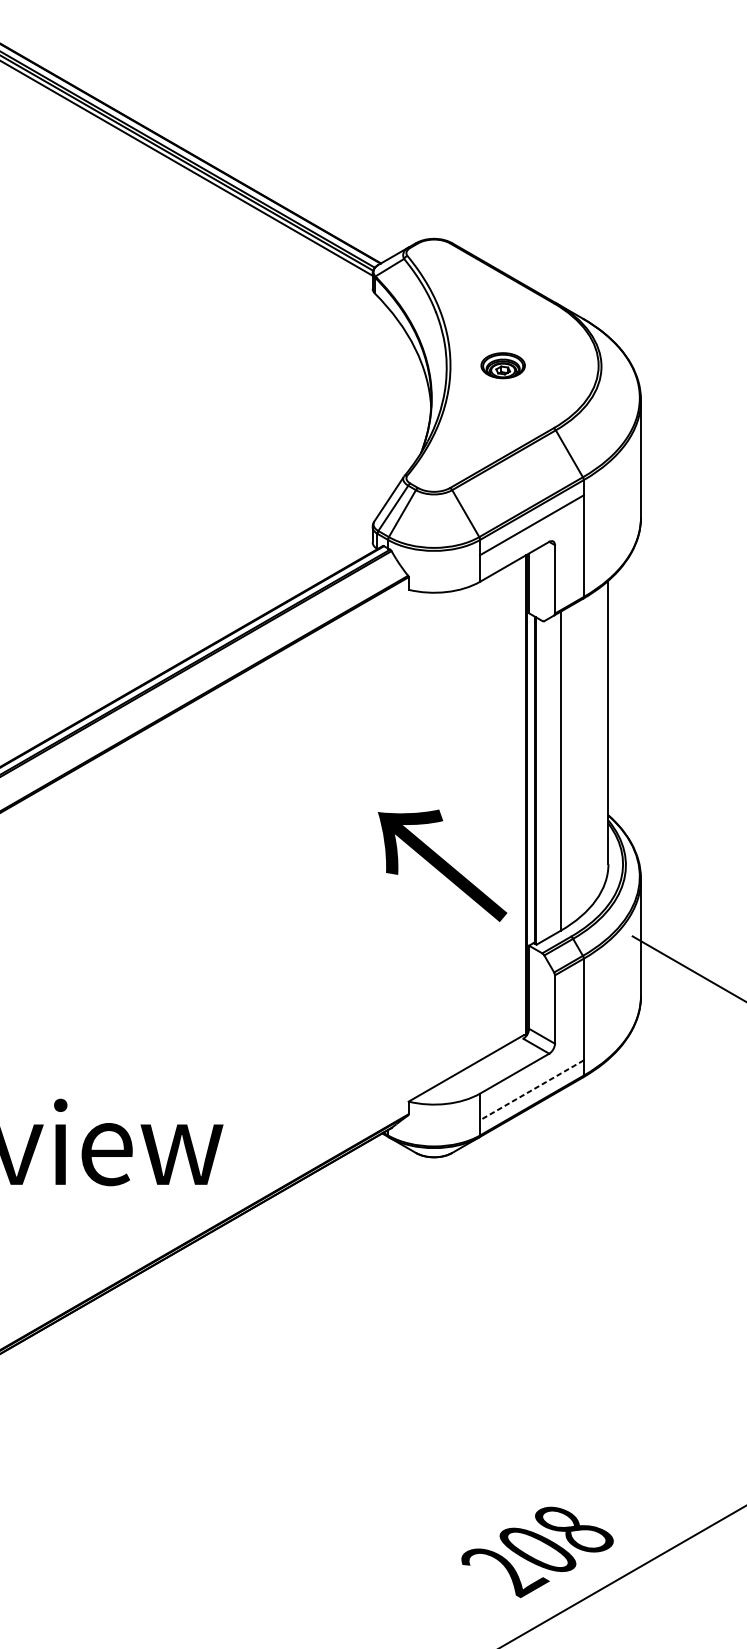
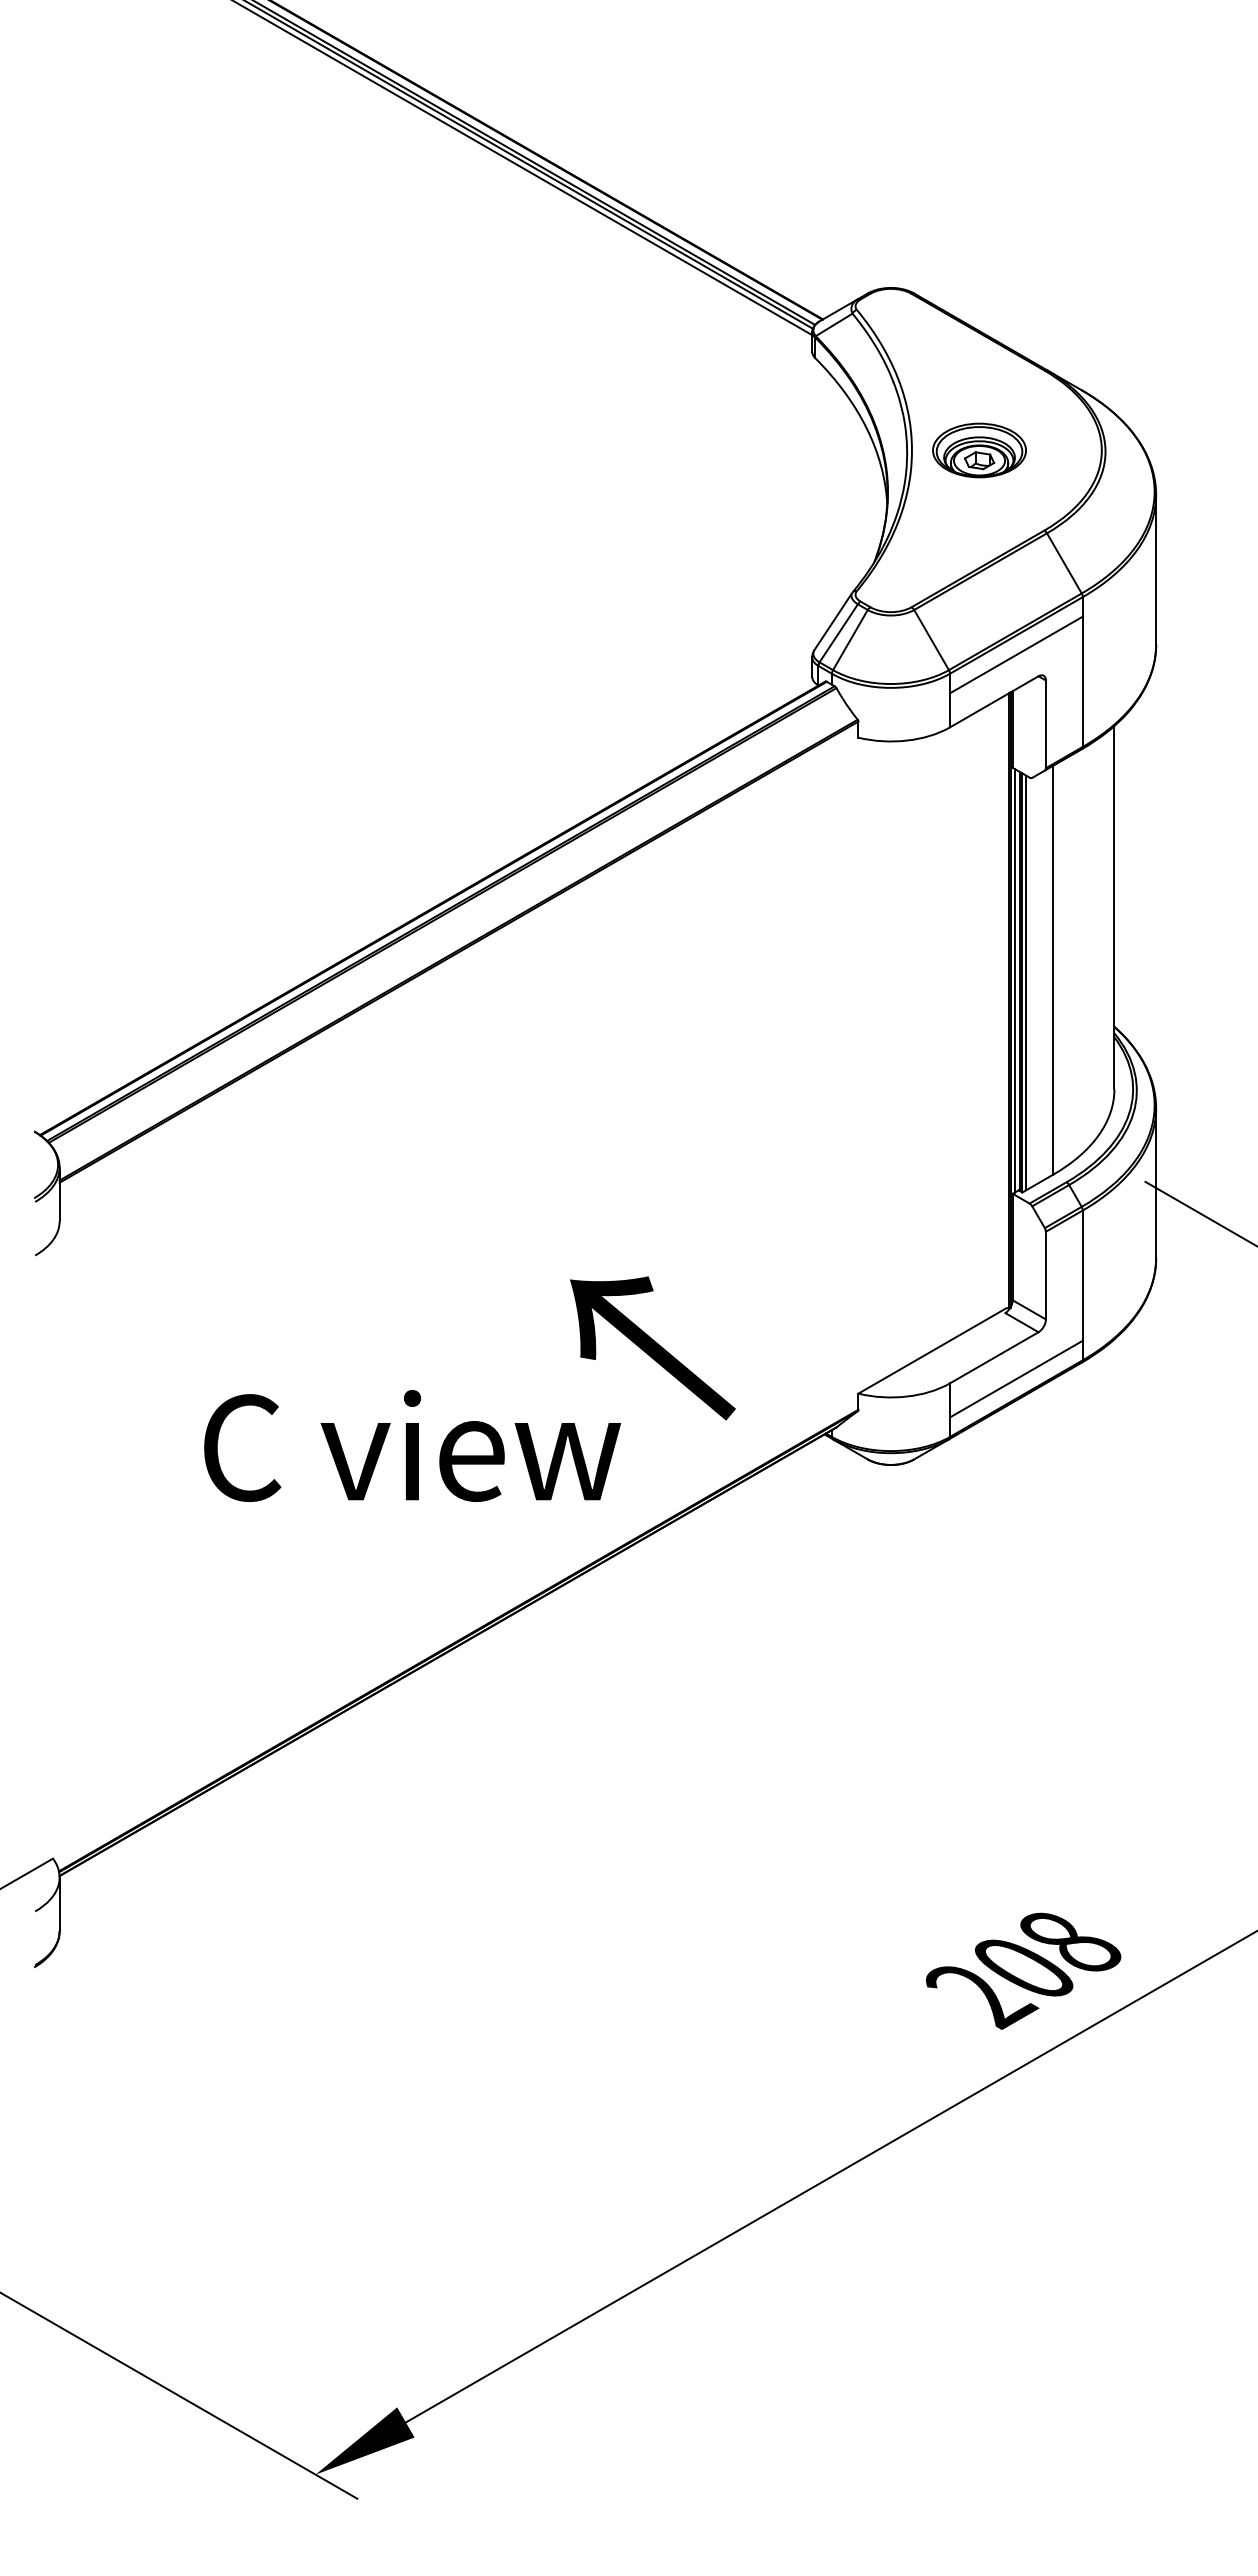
part: (503, 365) -> (979, 450), size x1.67
line: (530, 779) -> (1014, 980), added
line: (539, 780) -> (1026, 982), added
text: (442, 865) -> (652, 1348), moved
line: (532, 1090) -> (1016, 1379), dashed -> solid

